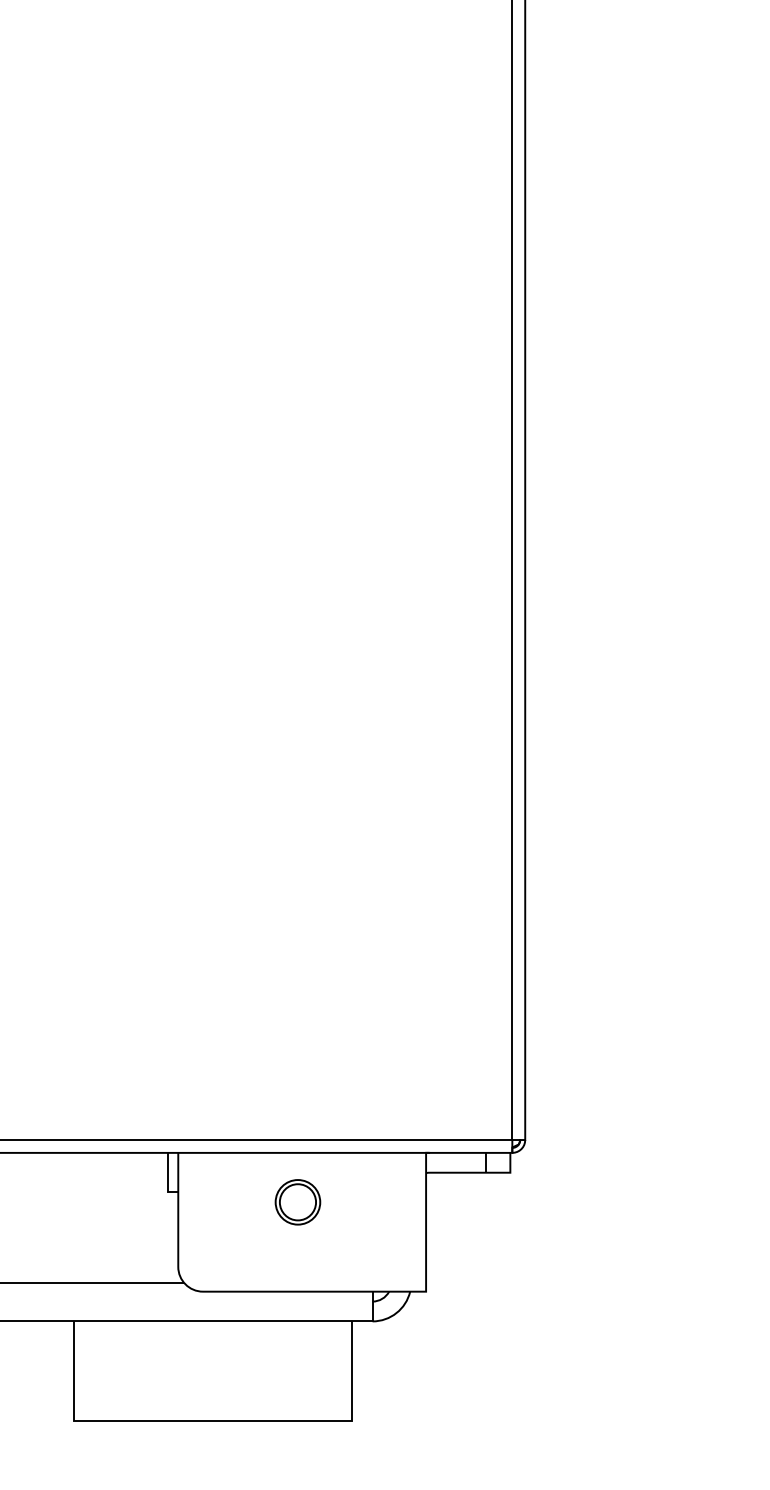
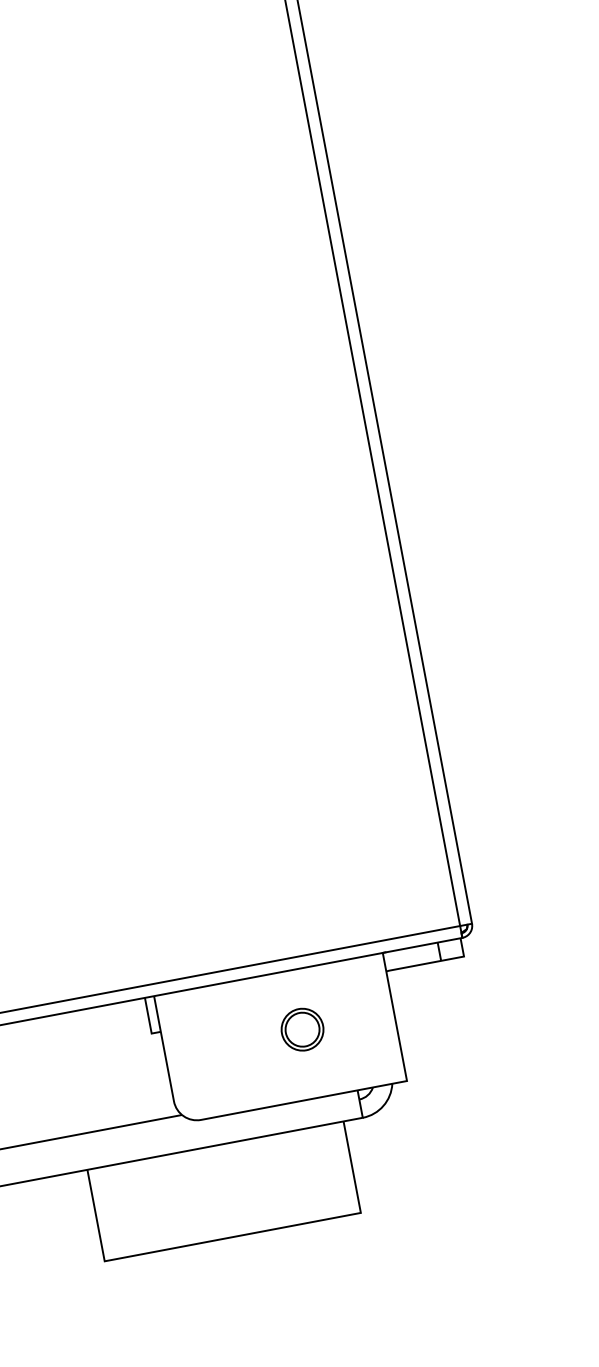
part: (297, 1202) -> (302, 1029), moved

